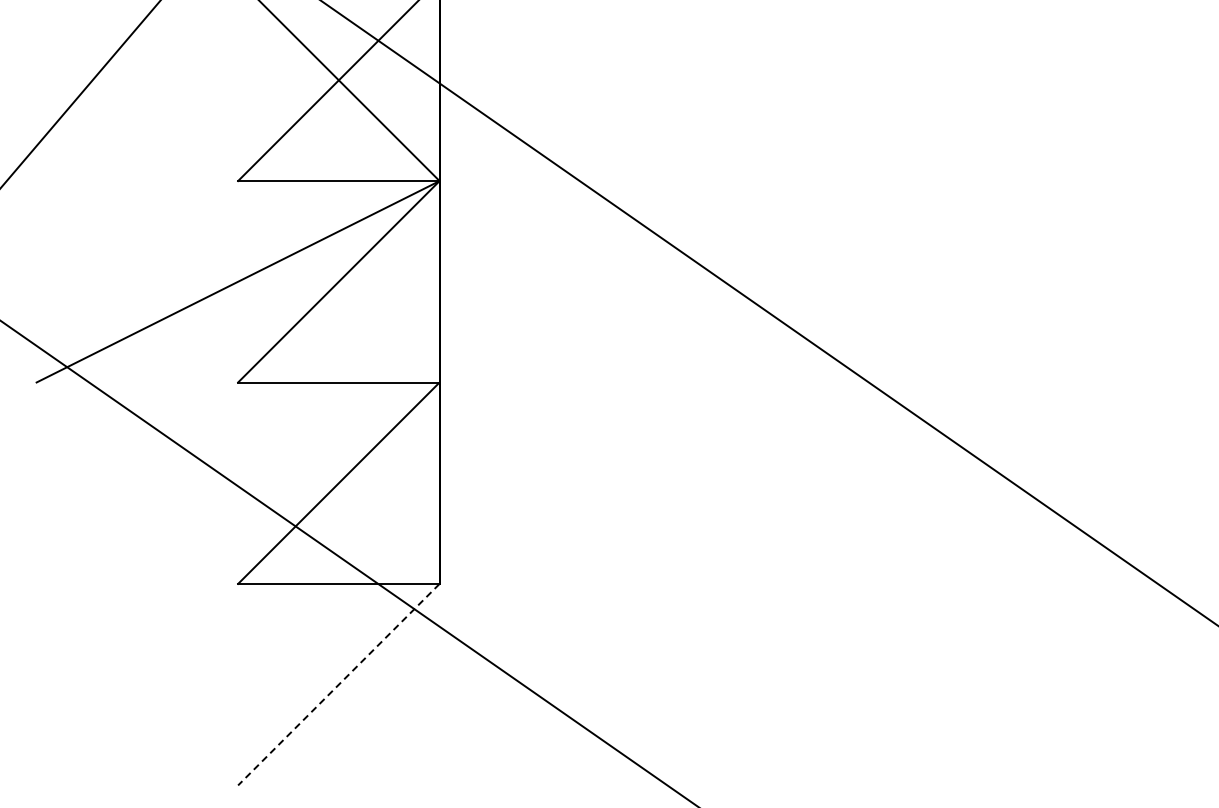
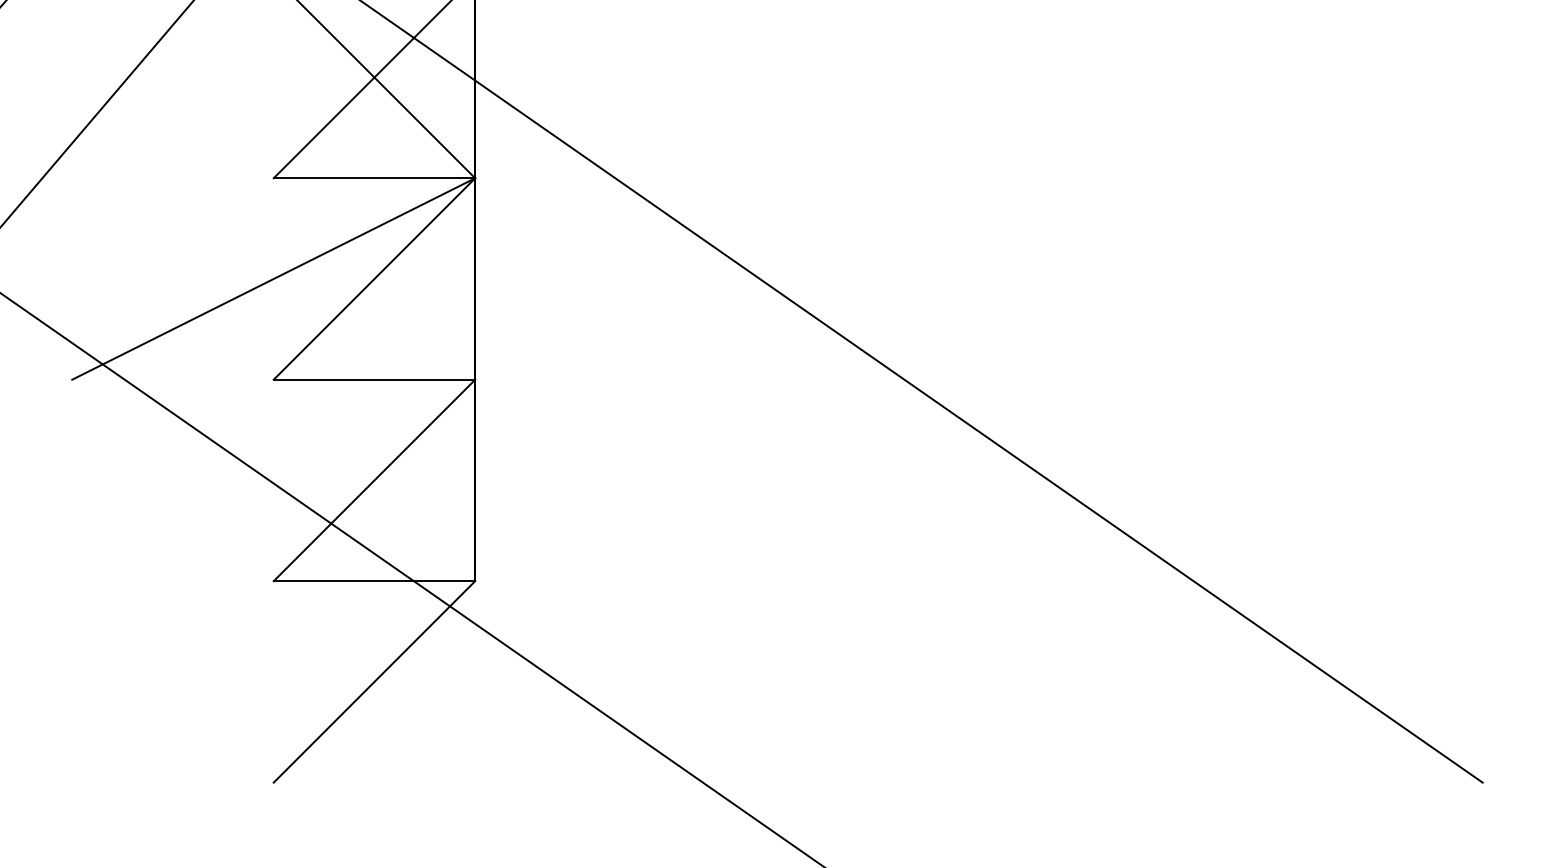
line: (338, 685) -> (374, 682), dashed -> solid

